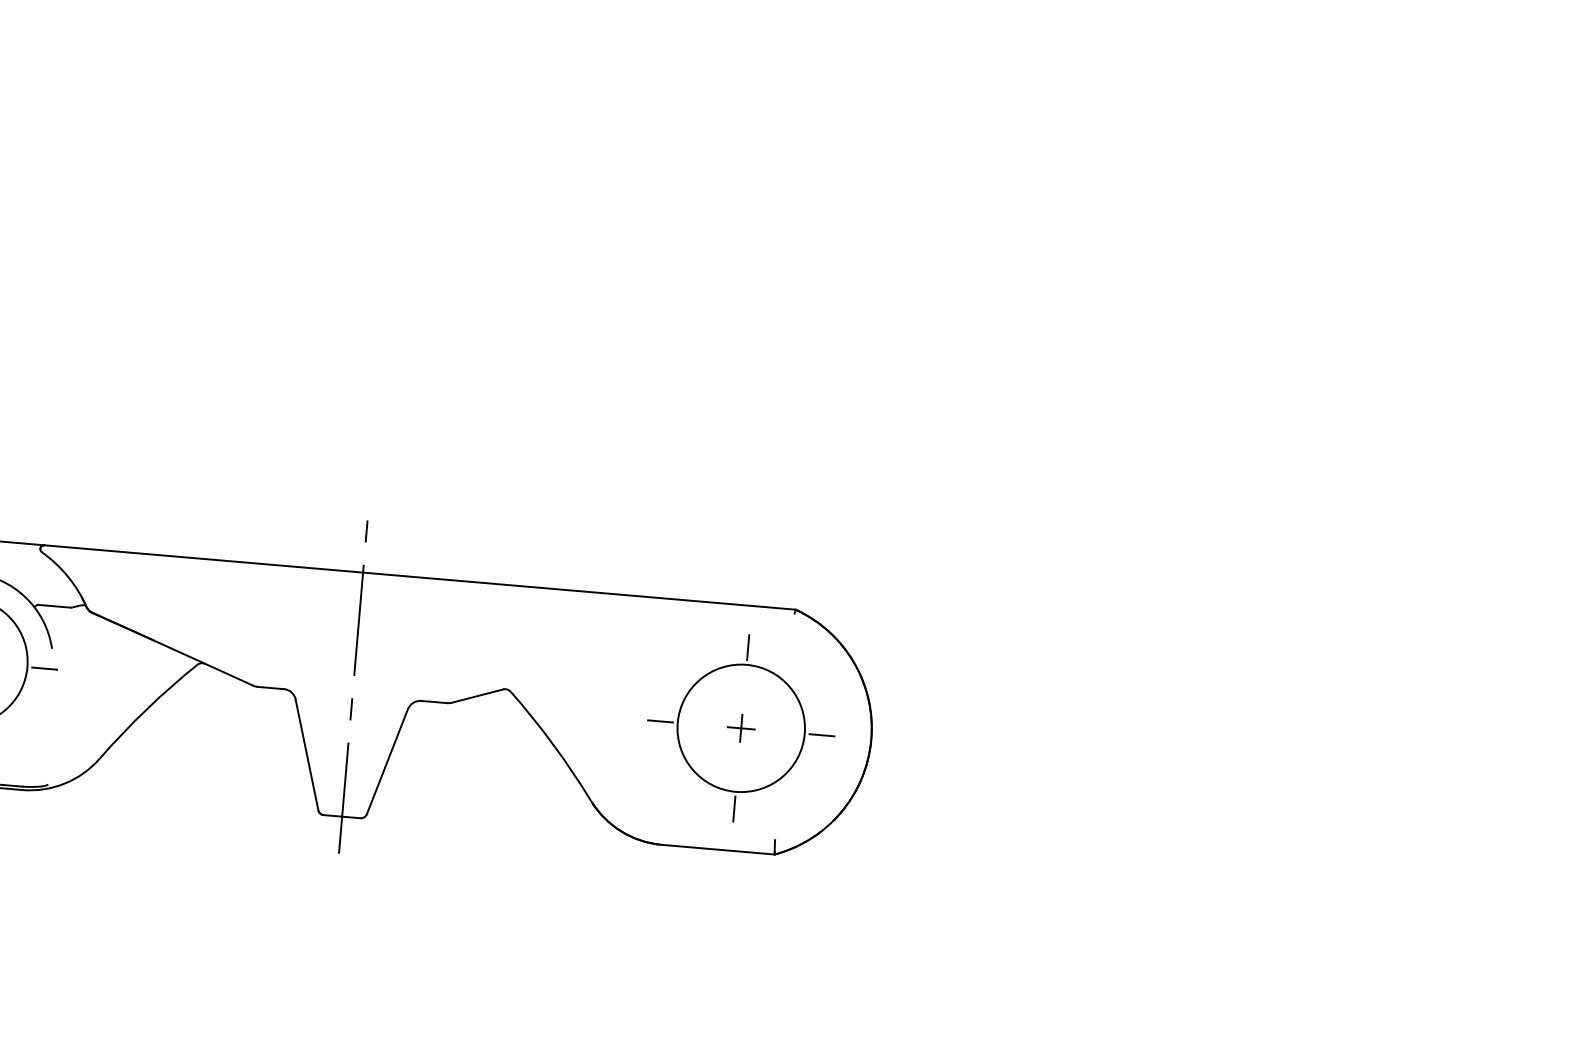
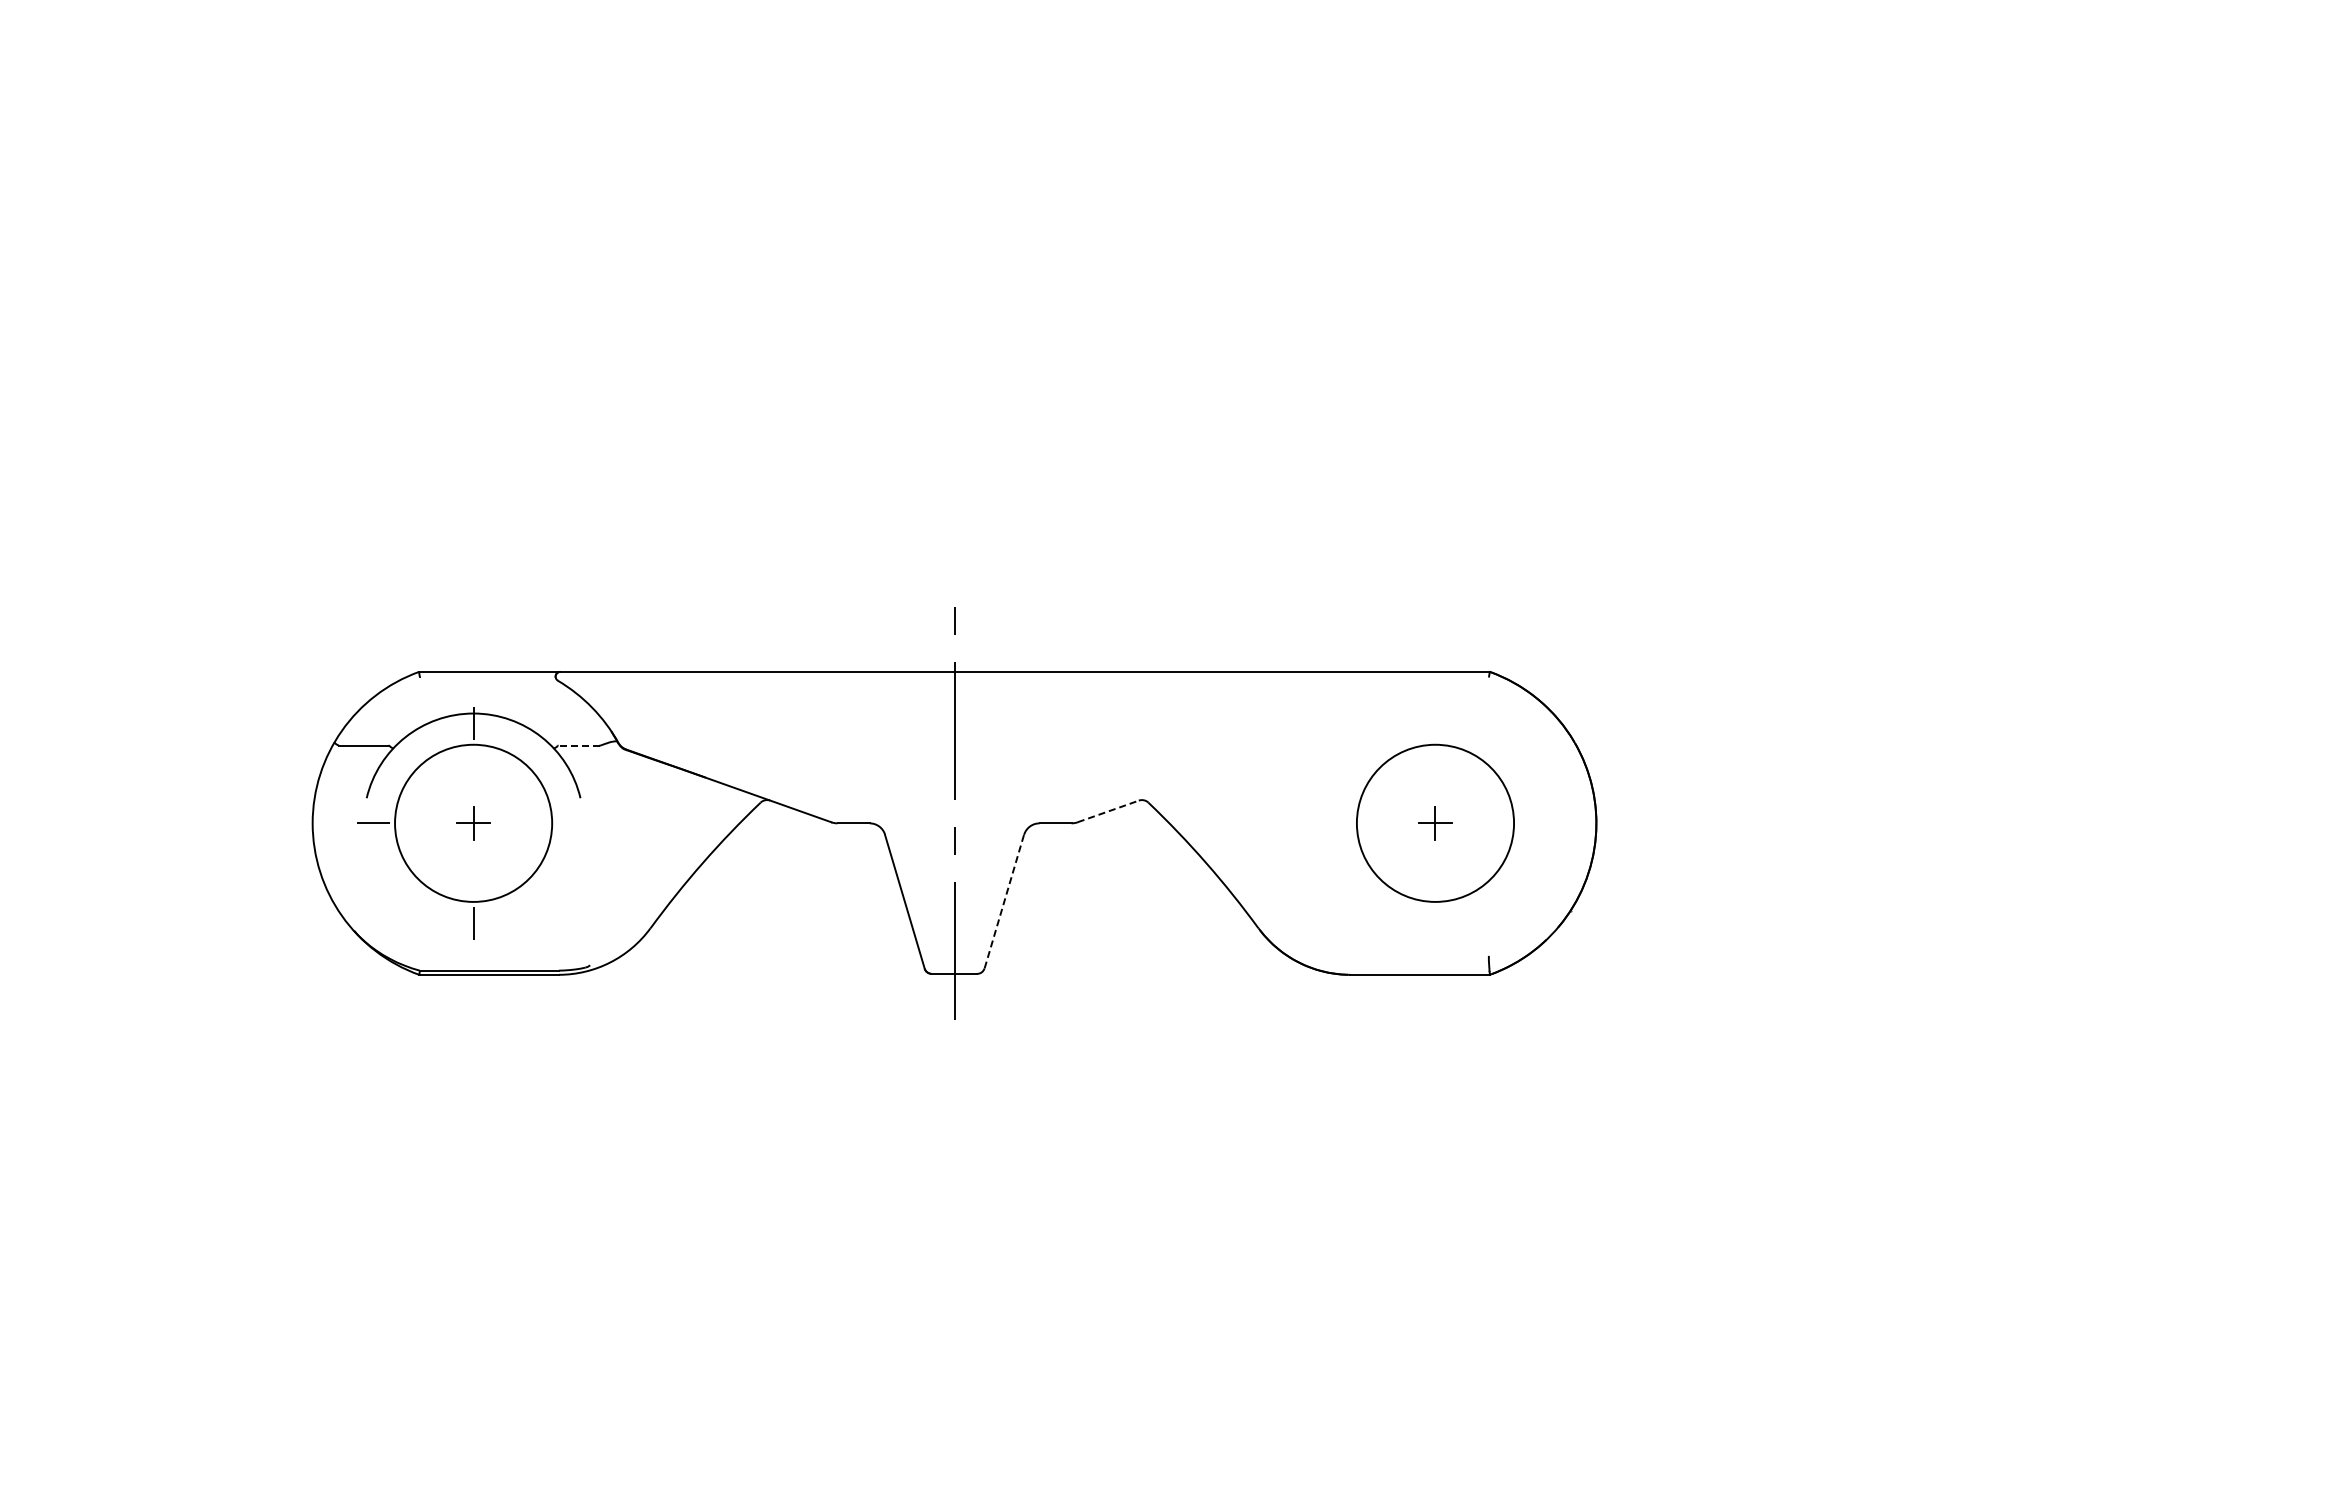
line: (54, 606) -> (579, 745), solid -> dashed
line: (748, 647) -> (1435, 723), removed
line: (44, 668) -> (573, 823), removed
line: (477, 696) -> (1108, 811), solid -> dashed
line: (660, 721) -> (1335, 823), removed
line: (821, 735) -> (1534, 823), removed
line: (387, 761) -> (1004, 901), solid -> dashed
line: (734, 808) -> (1435, 922), removed

